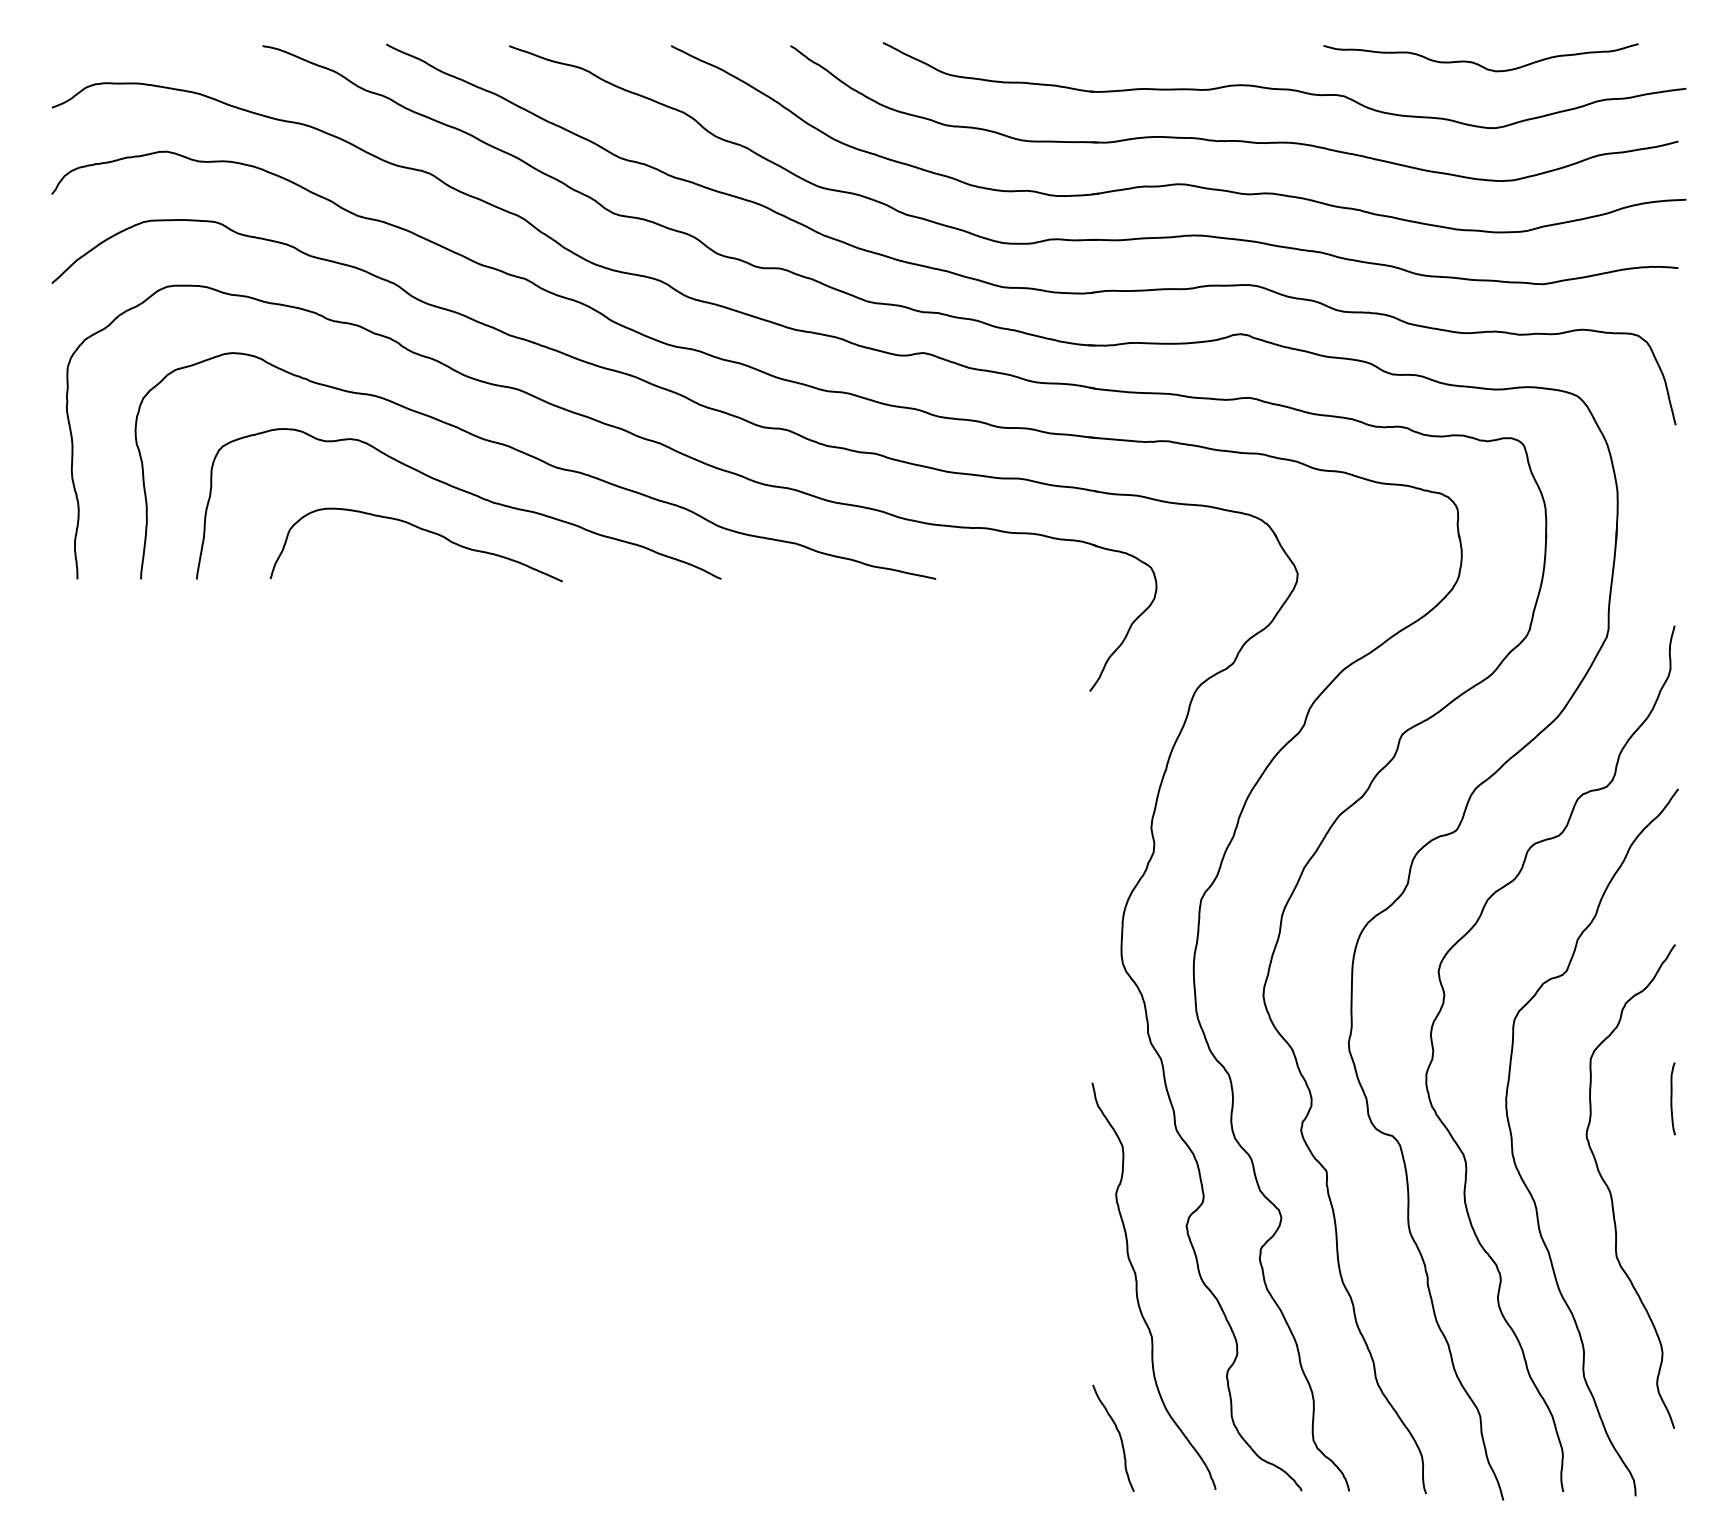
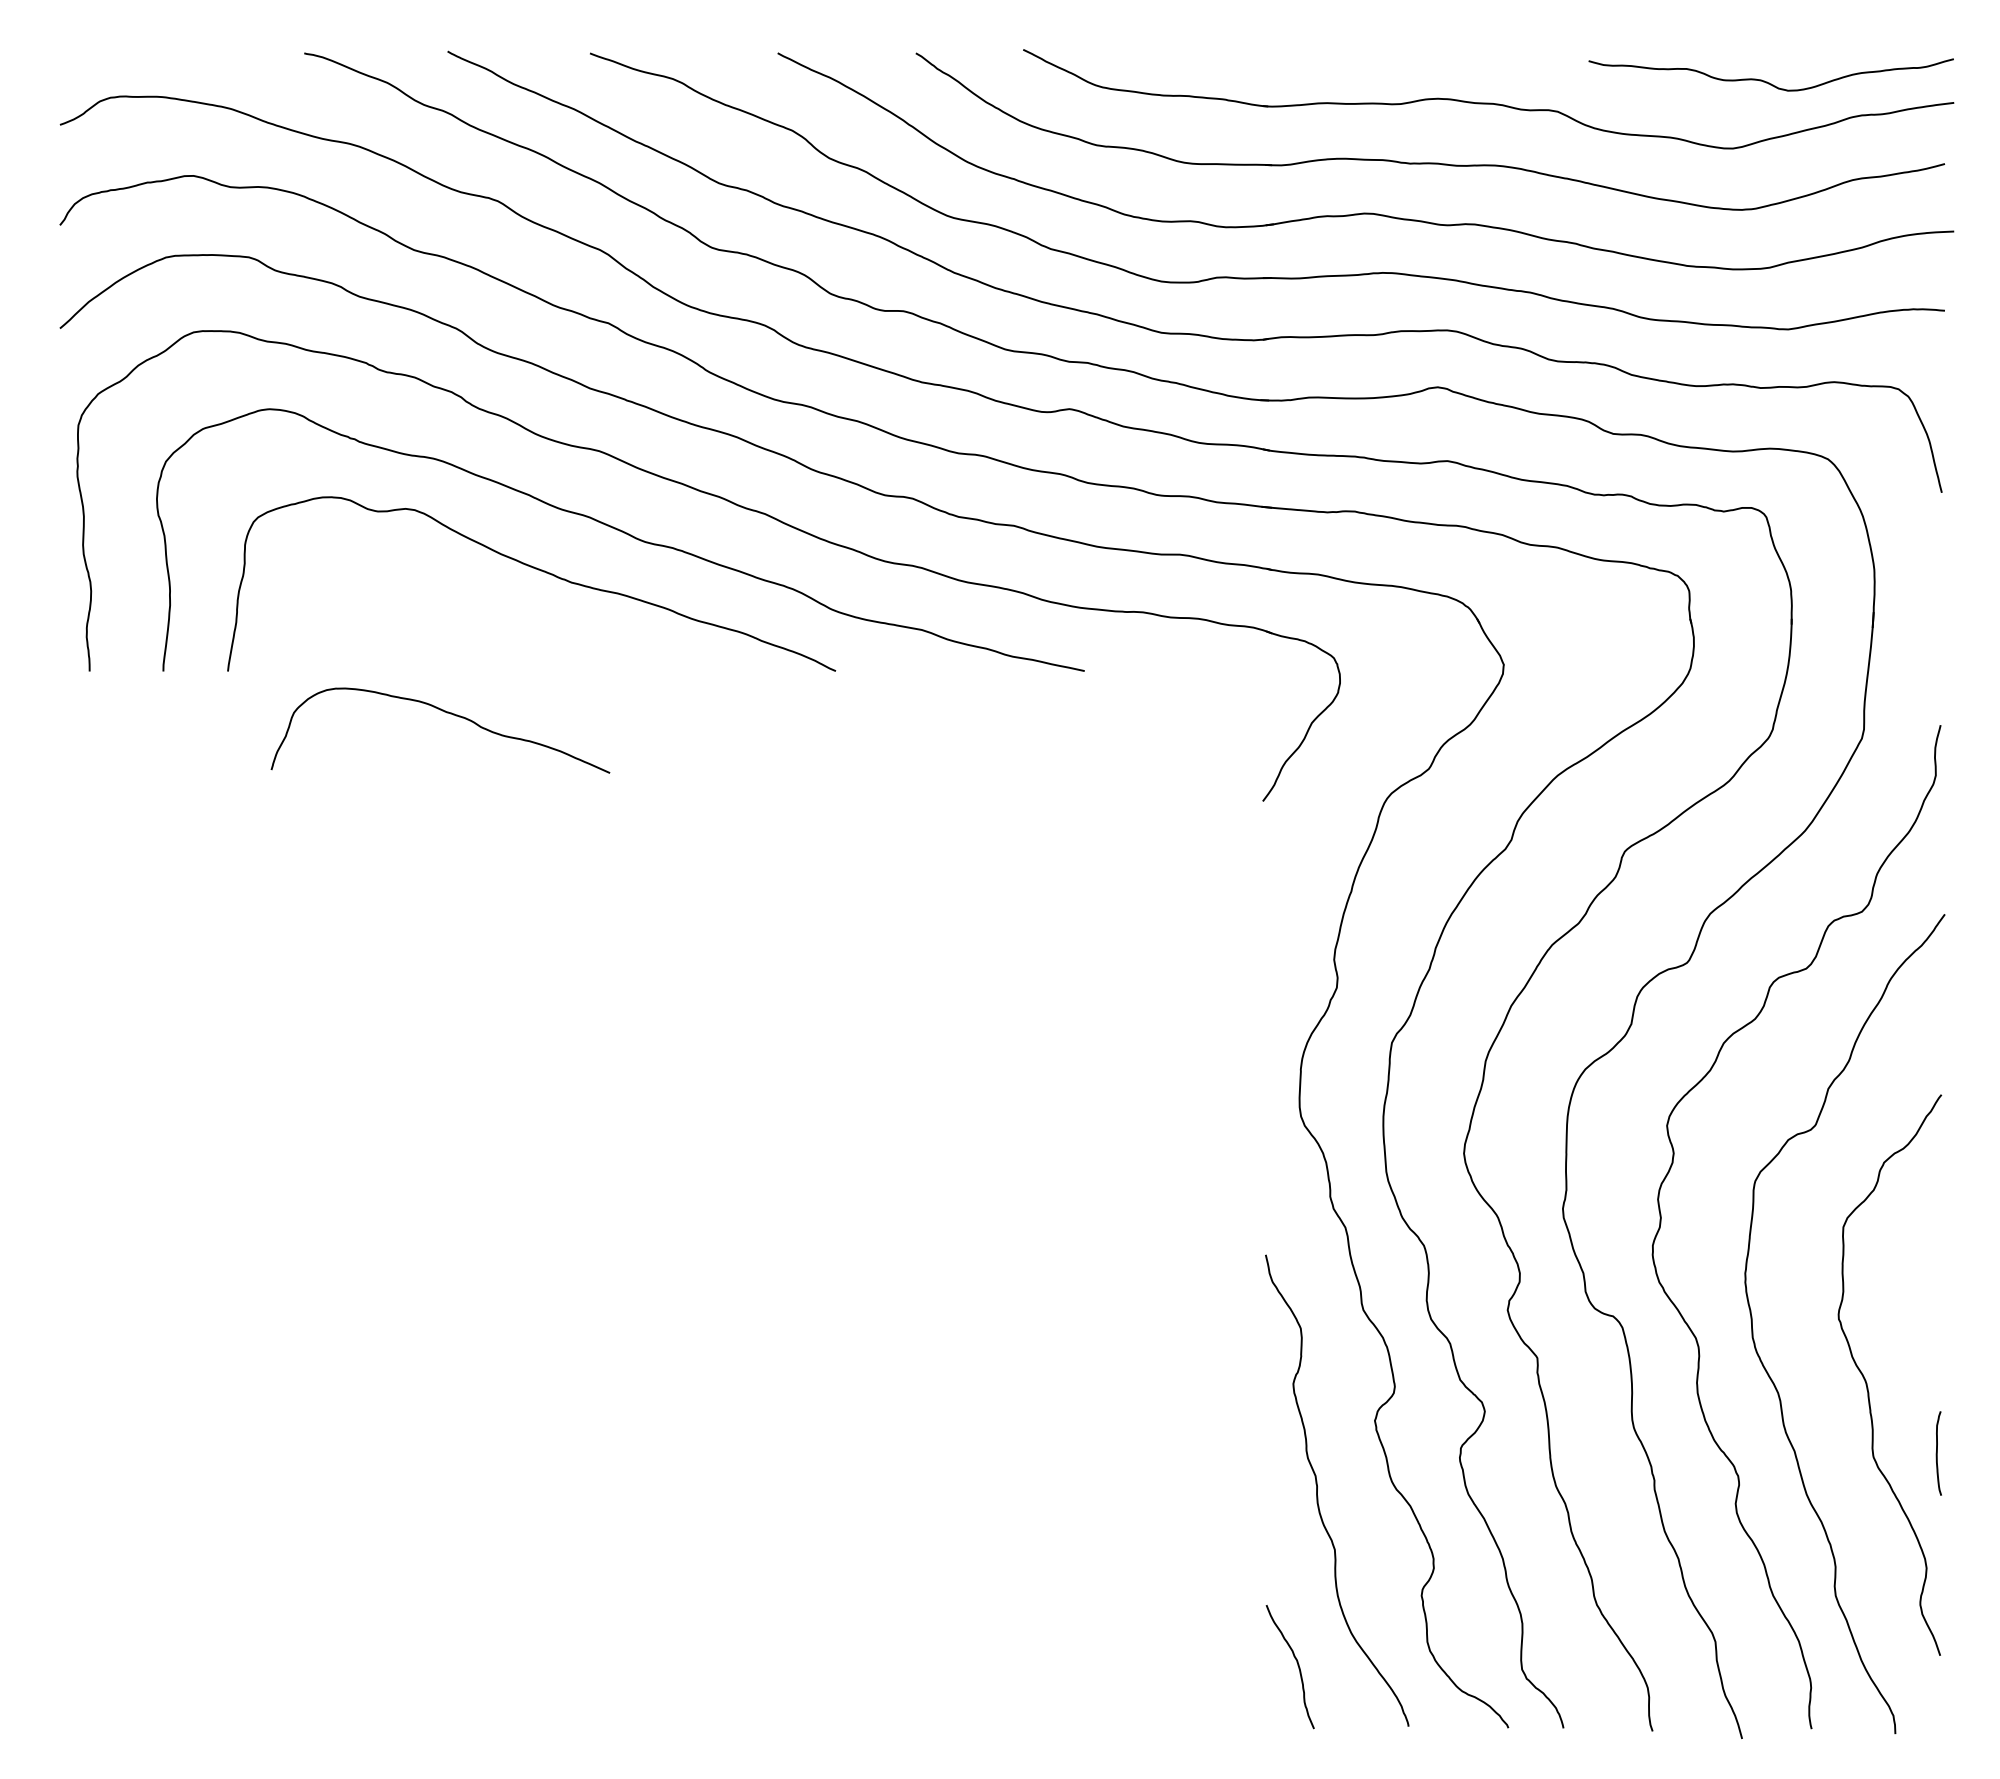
curve: (1477, 63) -> (1767, 81), moved
curve: (422, 530) -> (447, 713), moved
curve: (1671, 1098) -> (1937, 1453), moved

